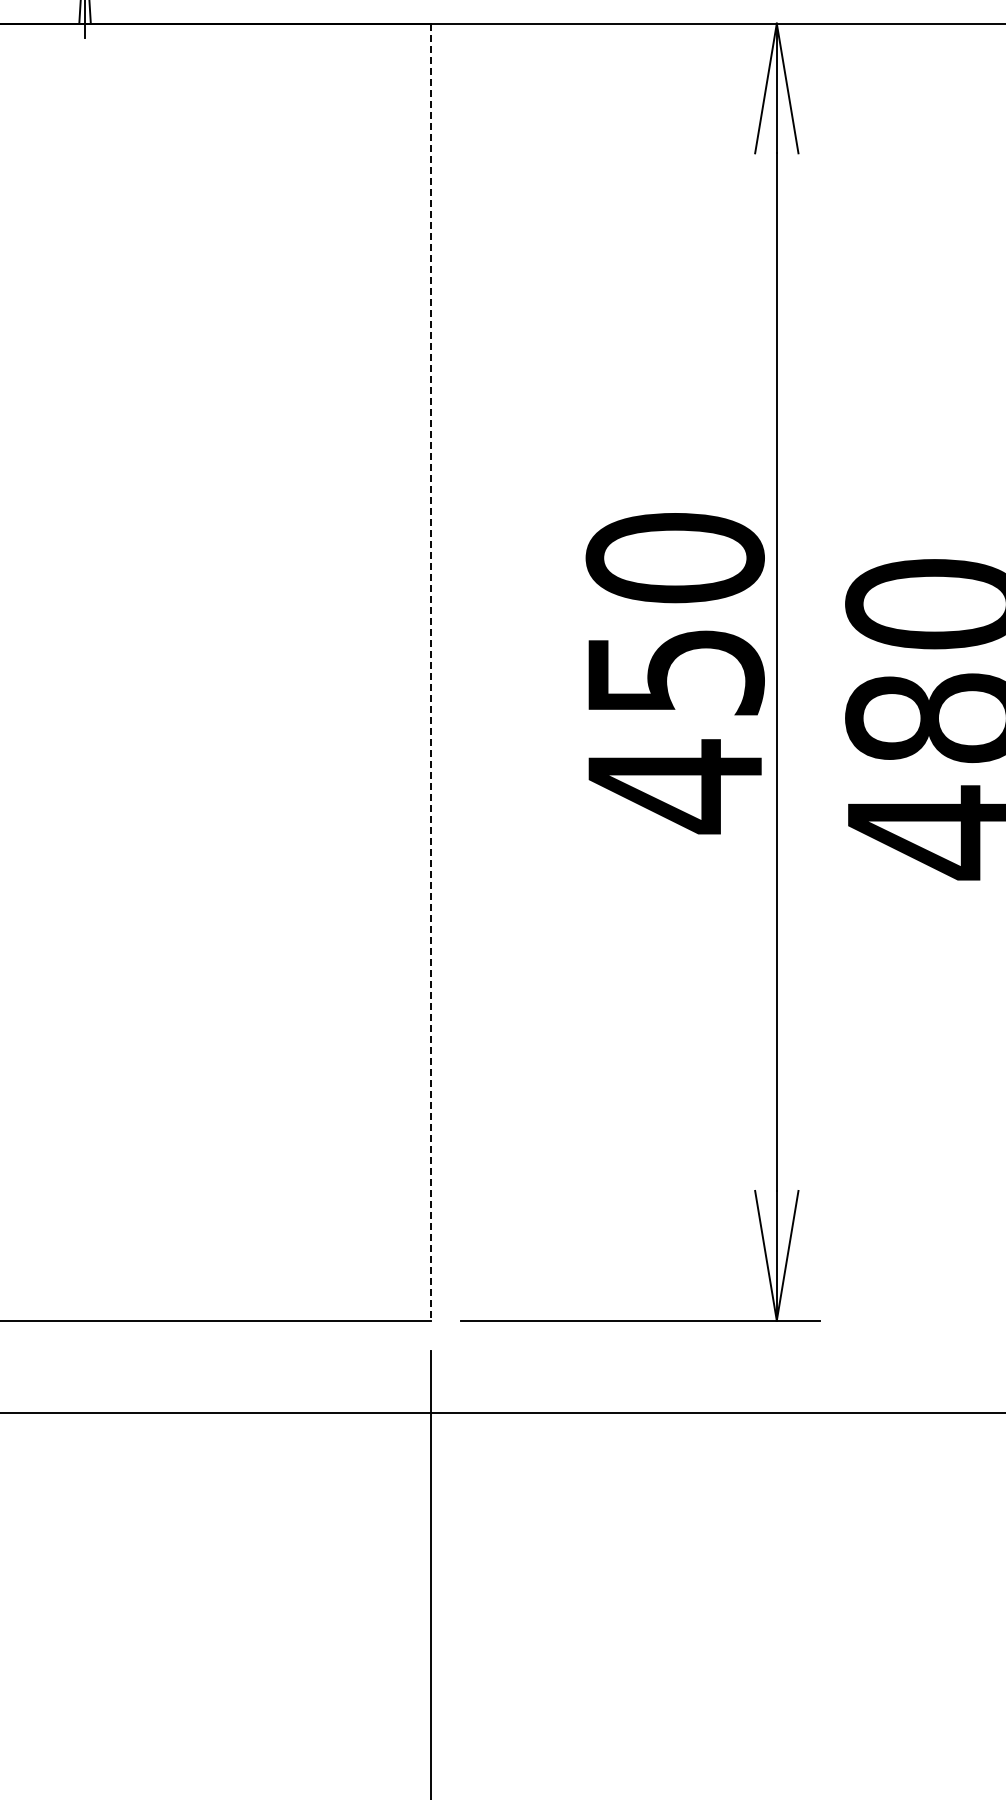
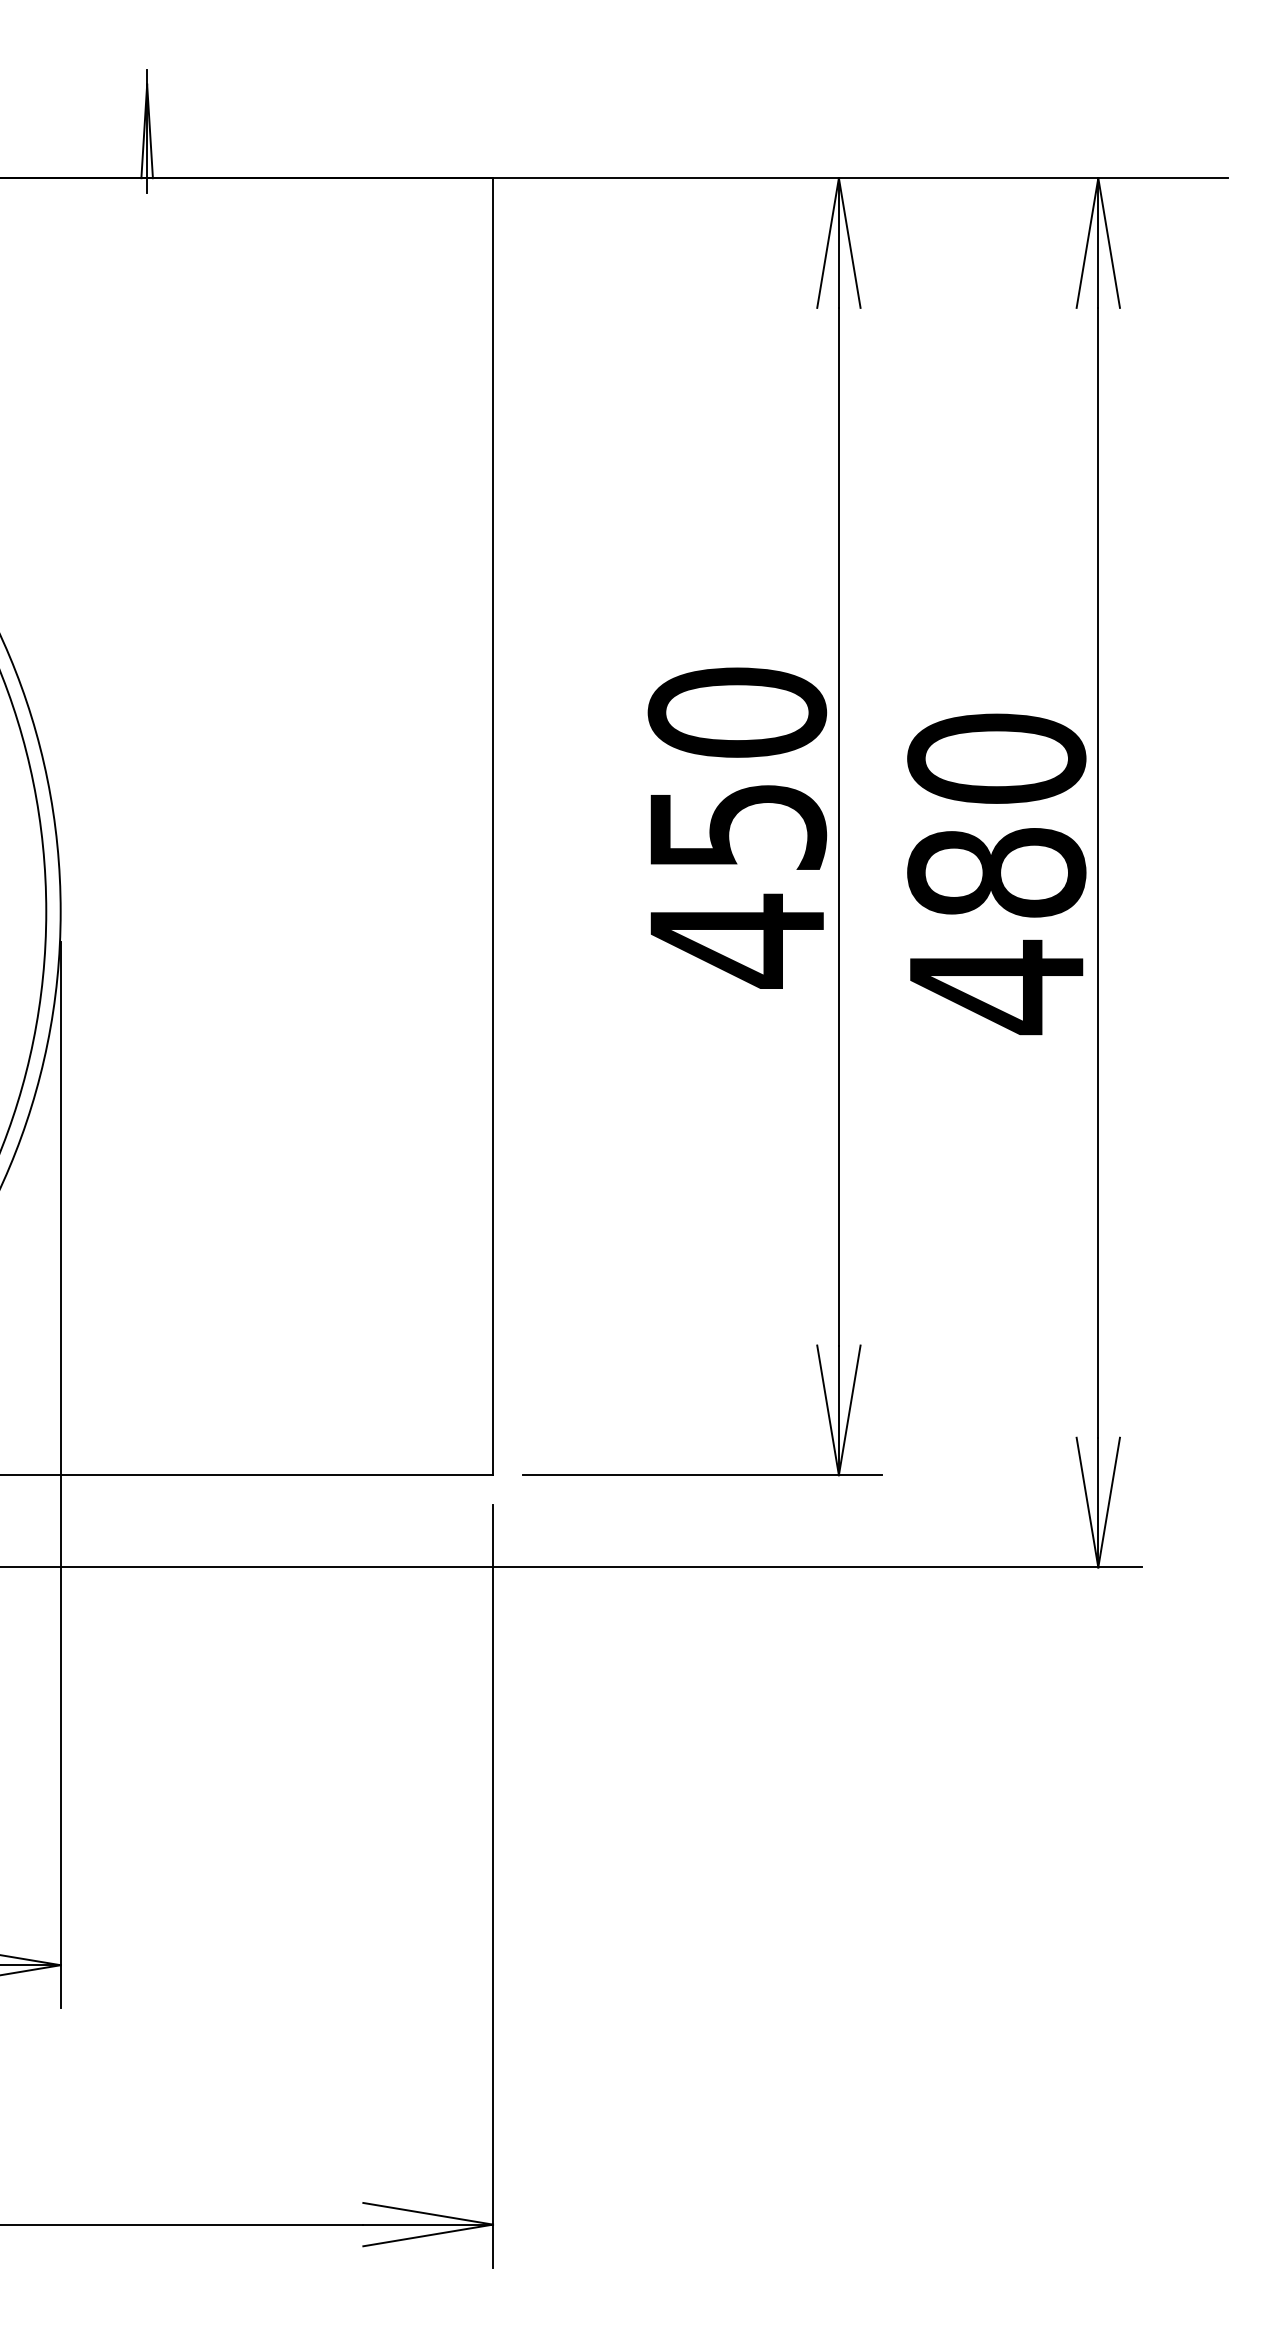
line: (431, 671) -> (493, 826), dashed -> solid

